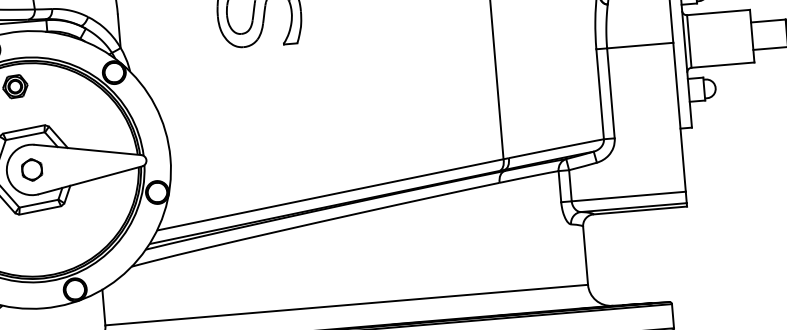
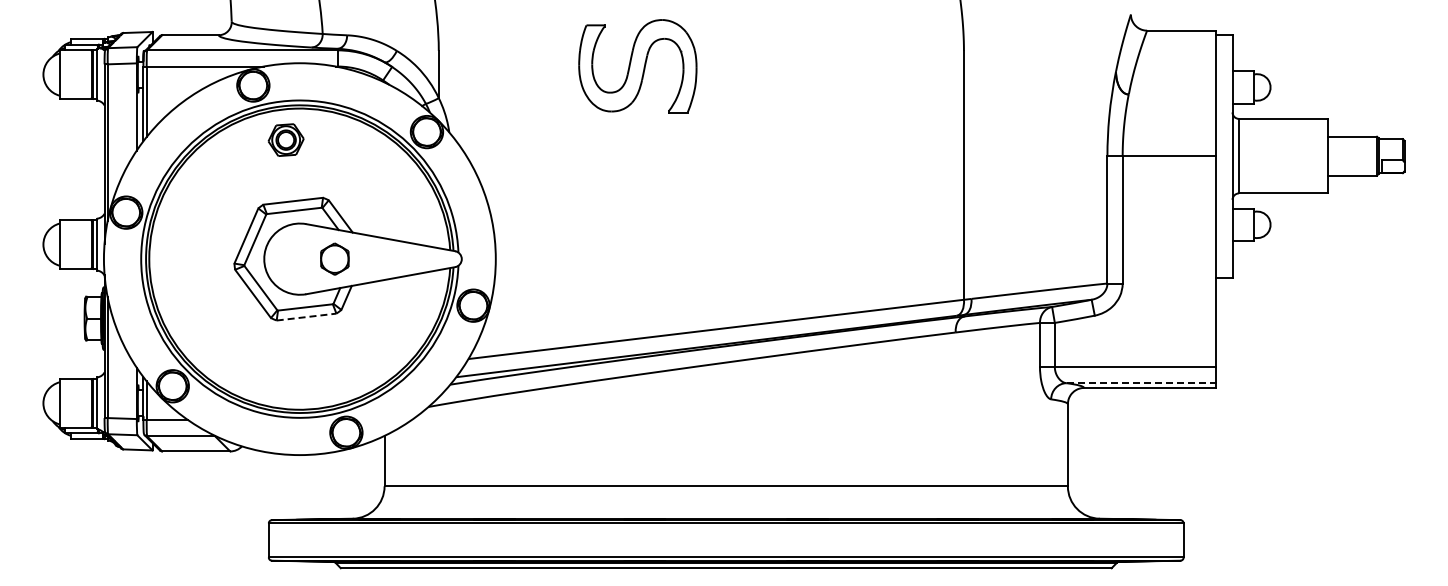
part: (31, 169) -> (334, 258), moved
line: (633, 207) -> (1141, 383), solid -> dashed
line: (40, 210) -> (307, 317), solid -> dashed

